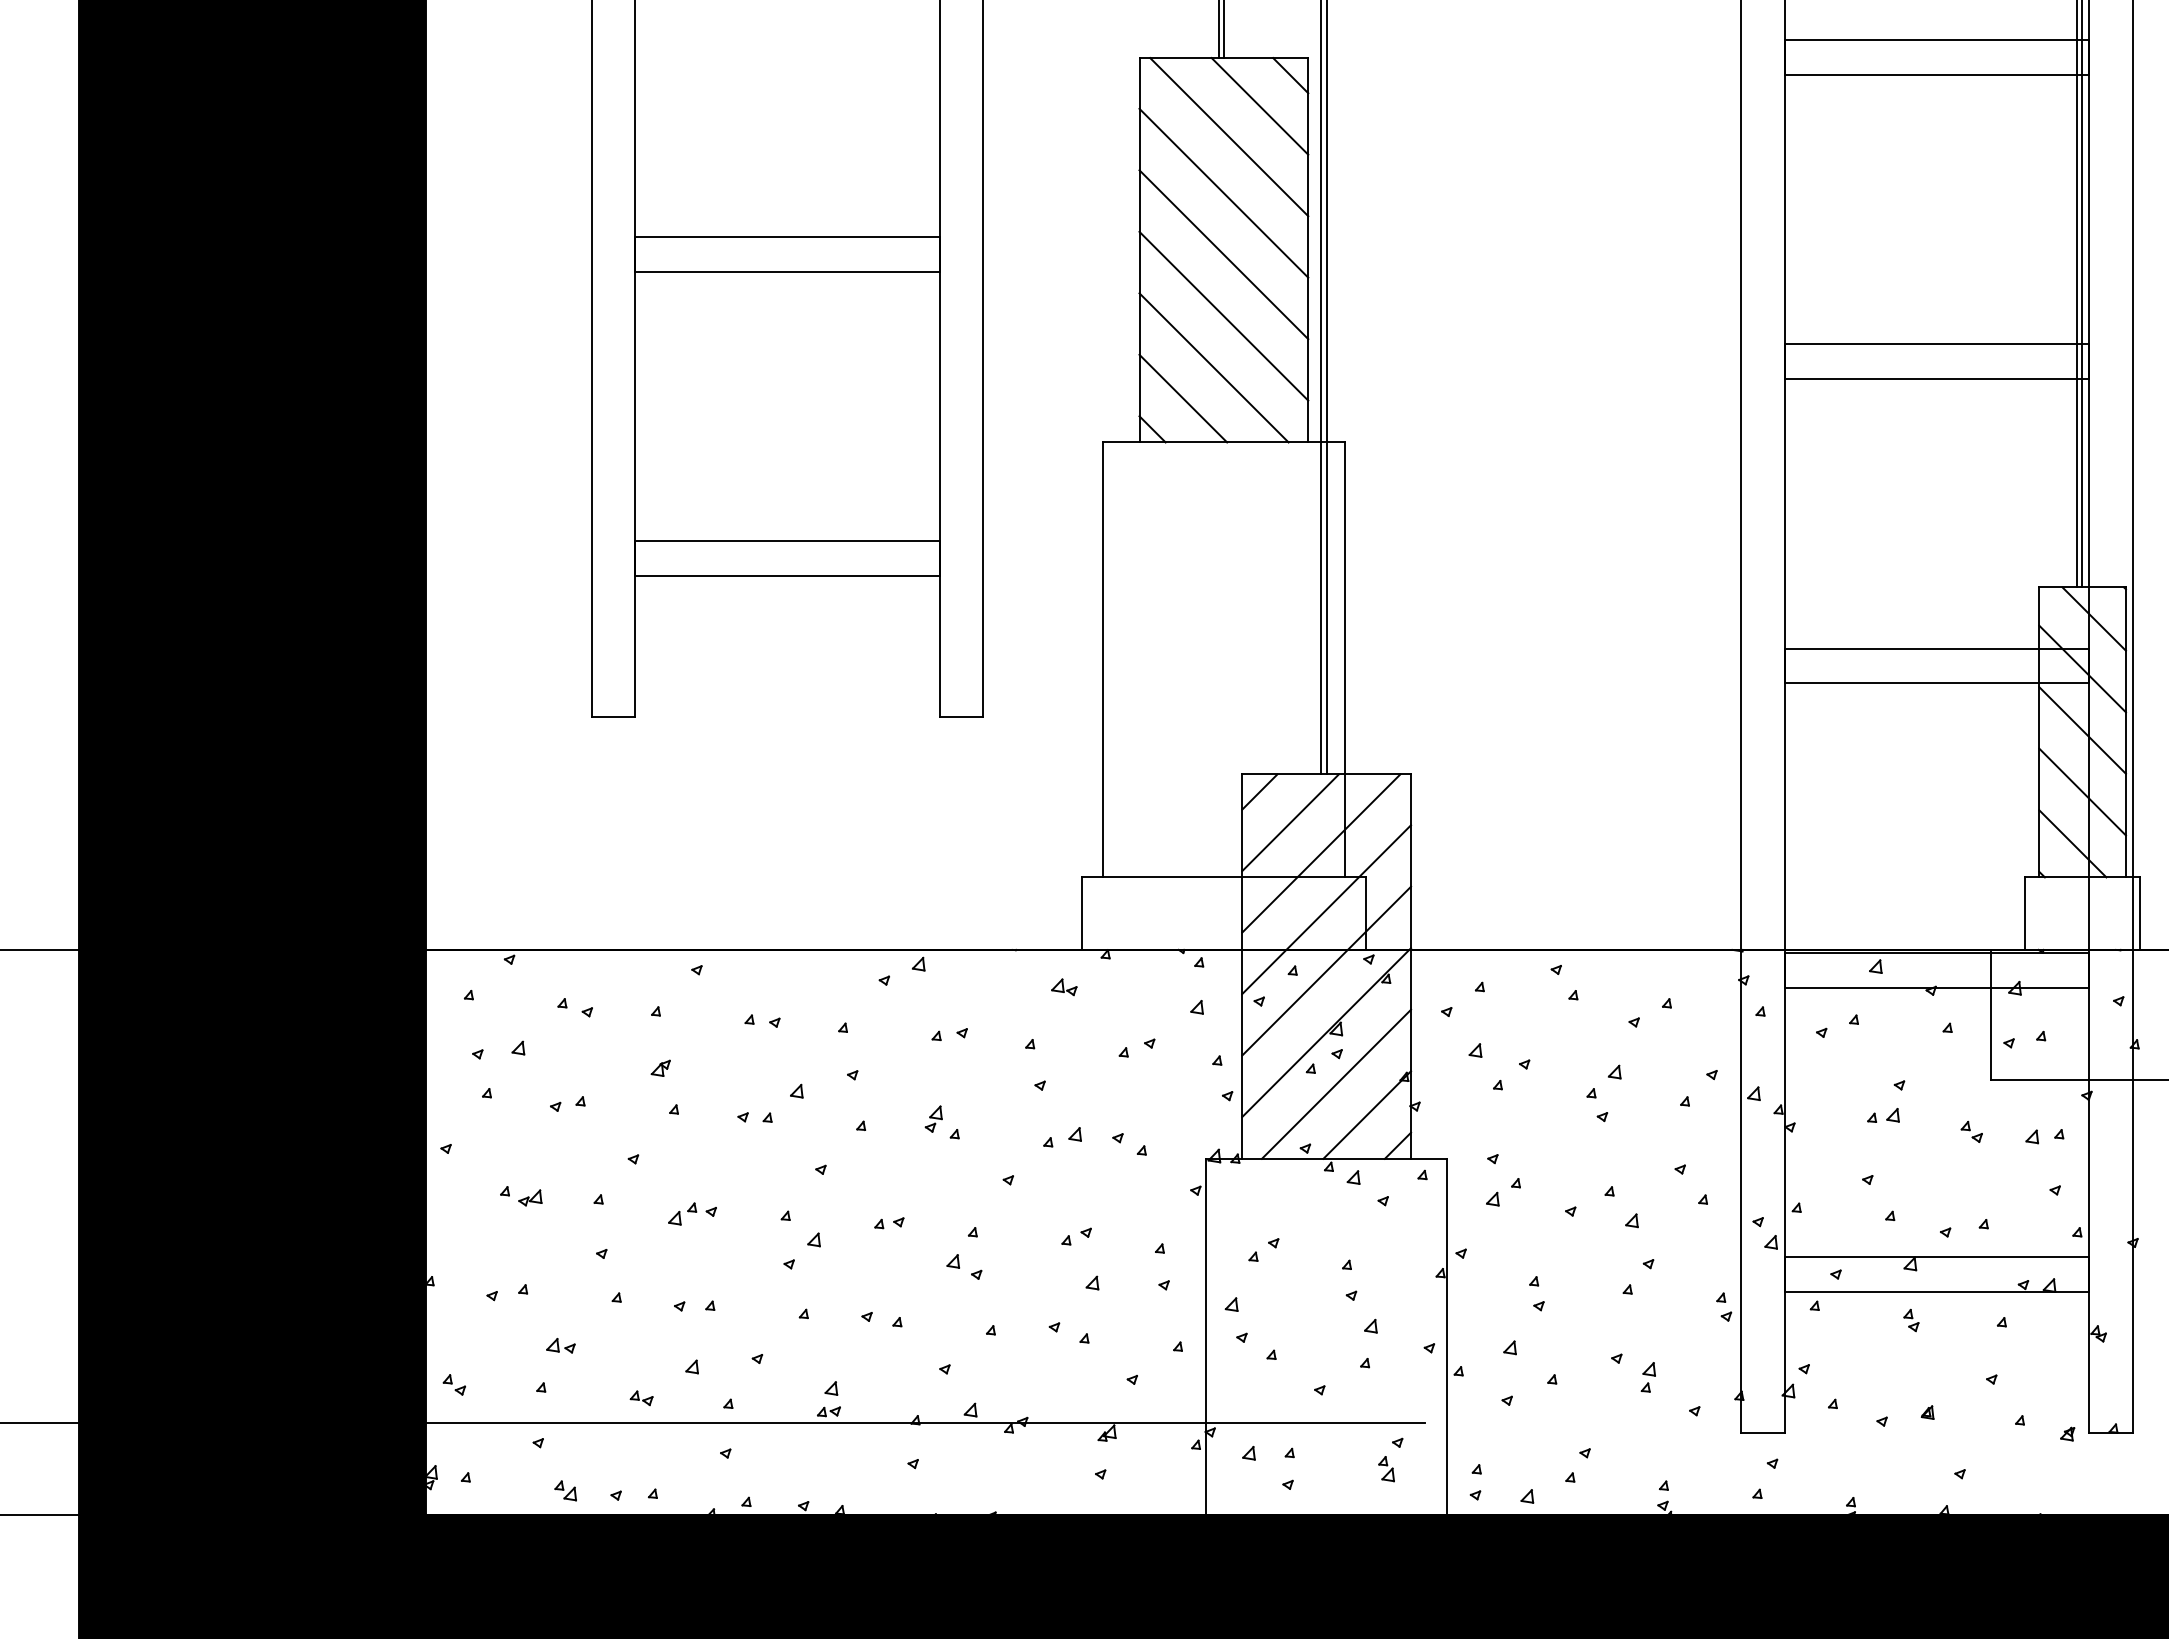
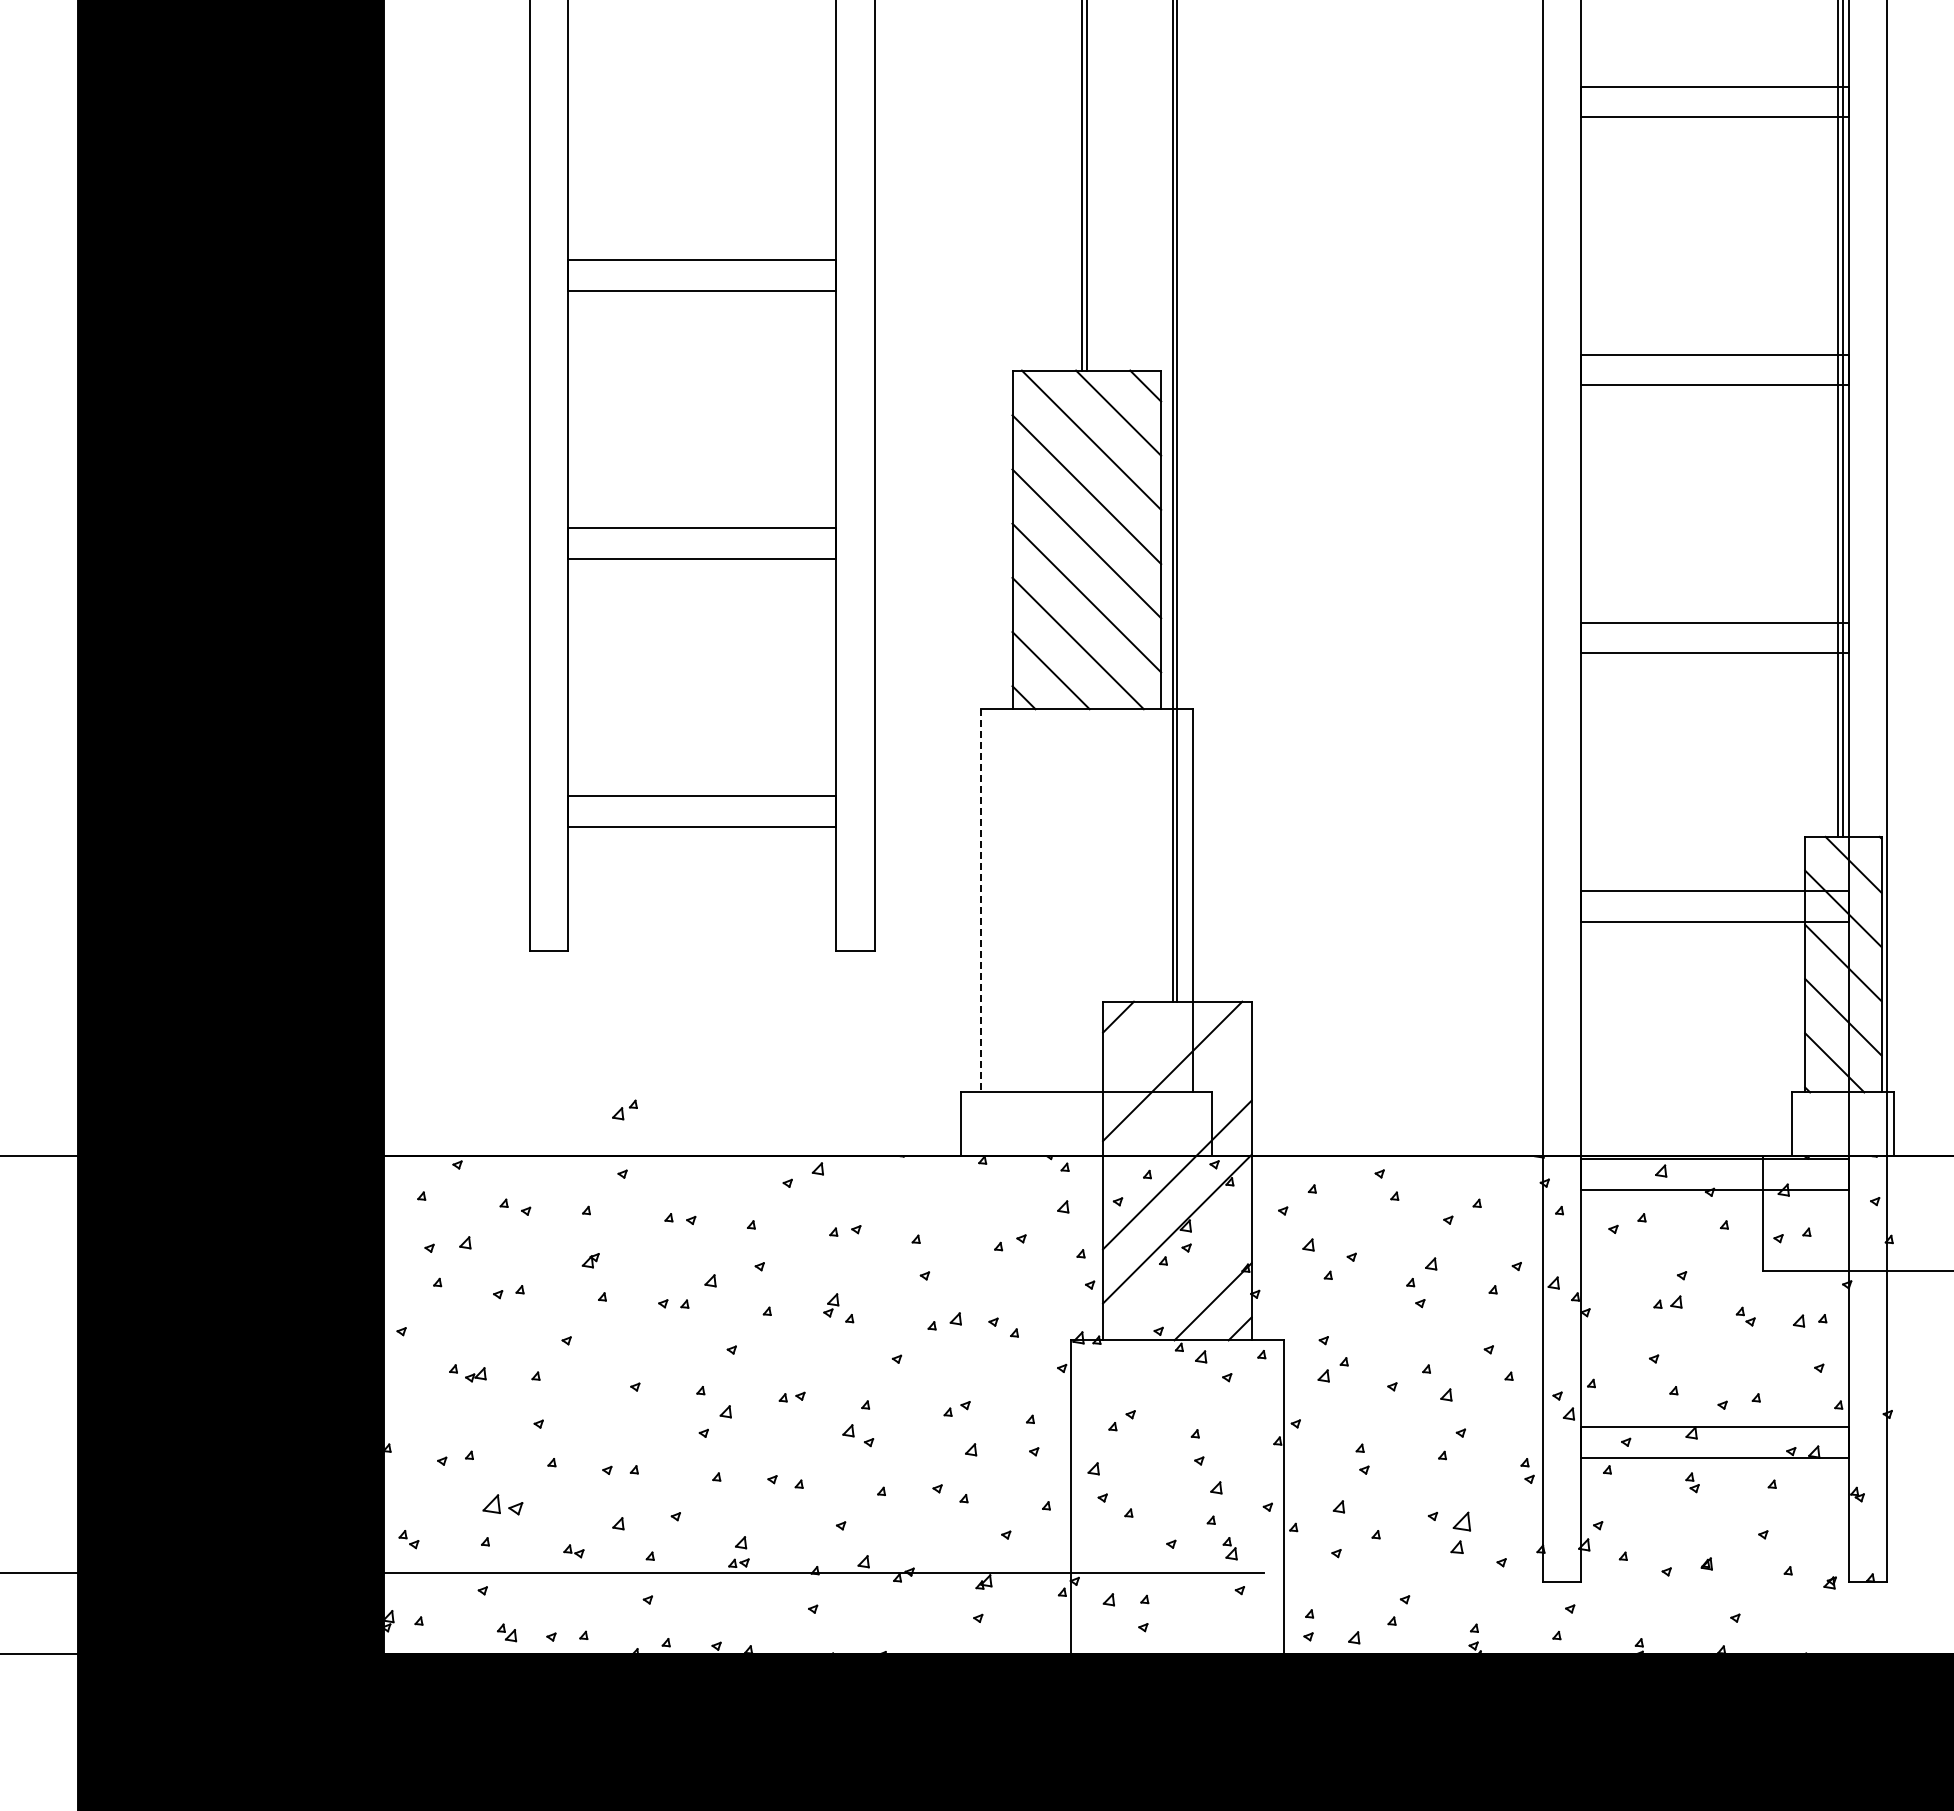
line: (1103, 659) -> (980, 900), solid -> dashed
line: (1290, 821) -> (1145, 1043), removed
line: (1326, 909) -> (1177, 1120), removed
part: (1063, 987) -> (945, 1189), removed
line: (1335, 1084) -> (1185, 1274), removed
part: (682, 1213) -> (624, 1109), moved
part: (560, 1346) -> (502, 1505), size x1.6
part: (1648, 1376) -> (1460, 1532), size x1.6
part: (1385, 1468) -> (1229, 1548), moved

